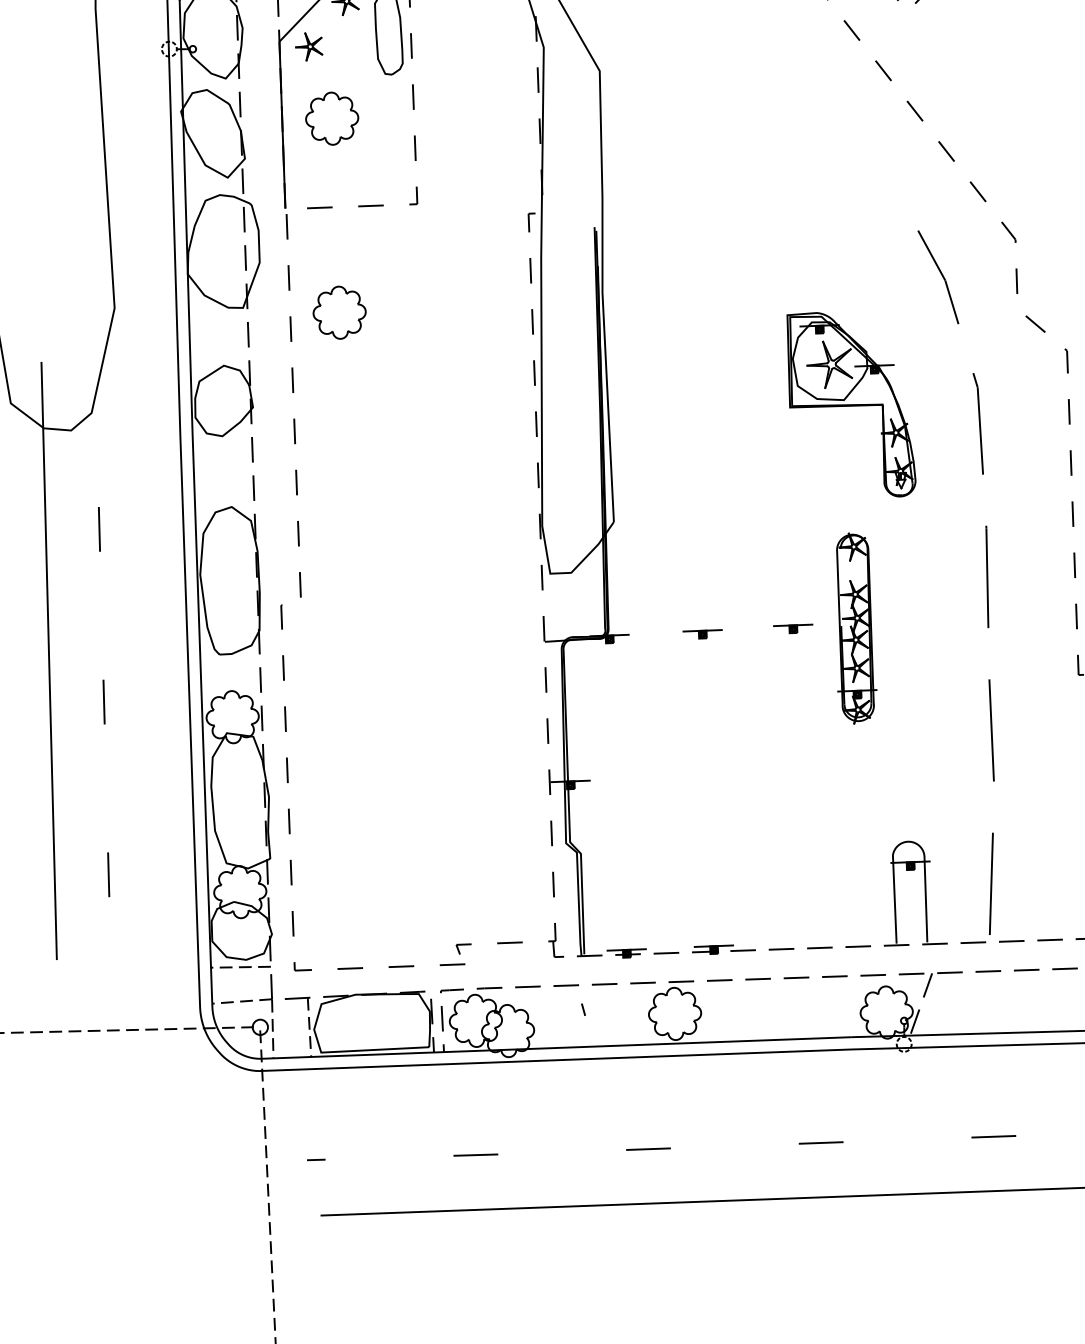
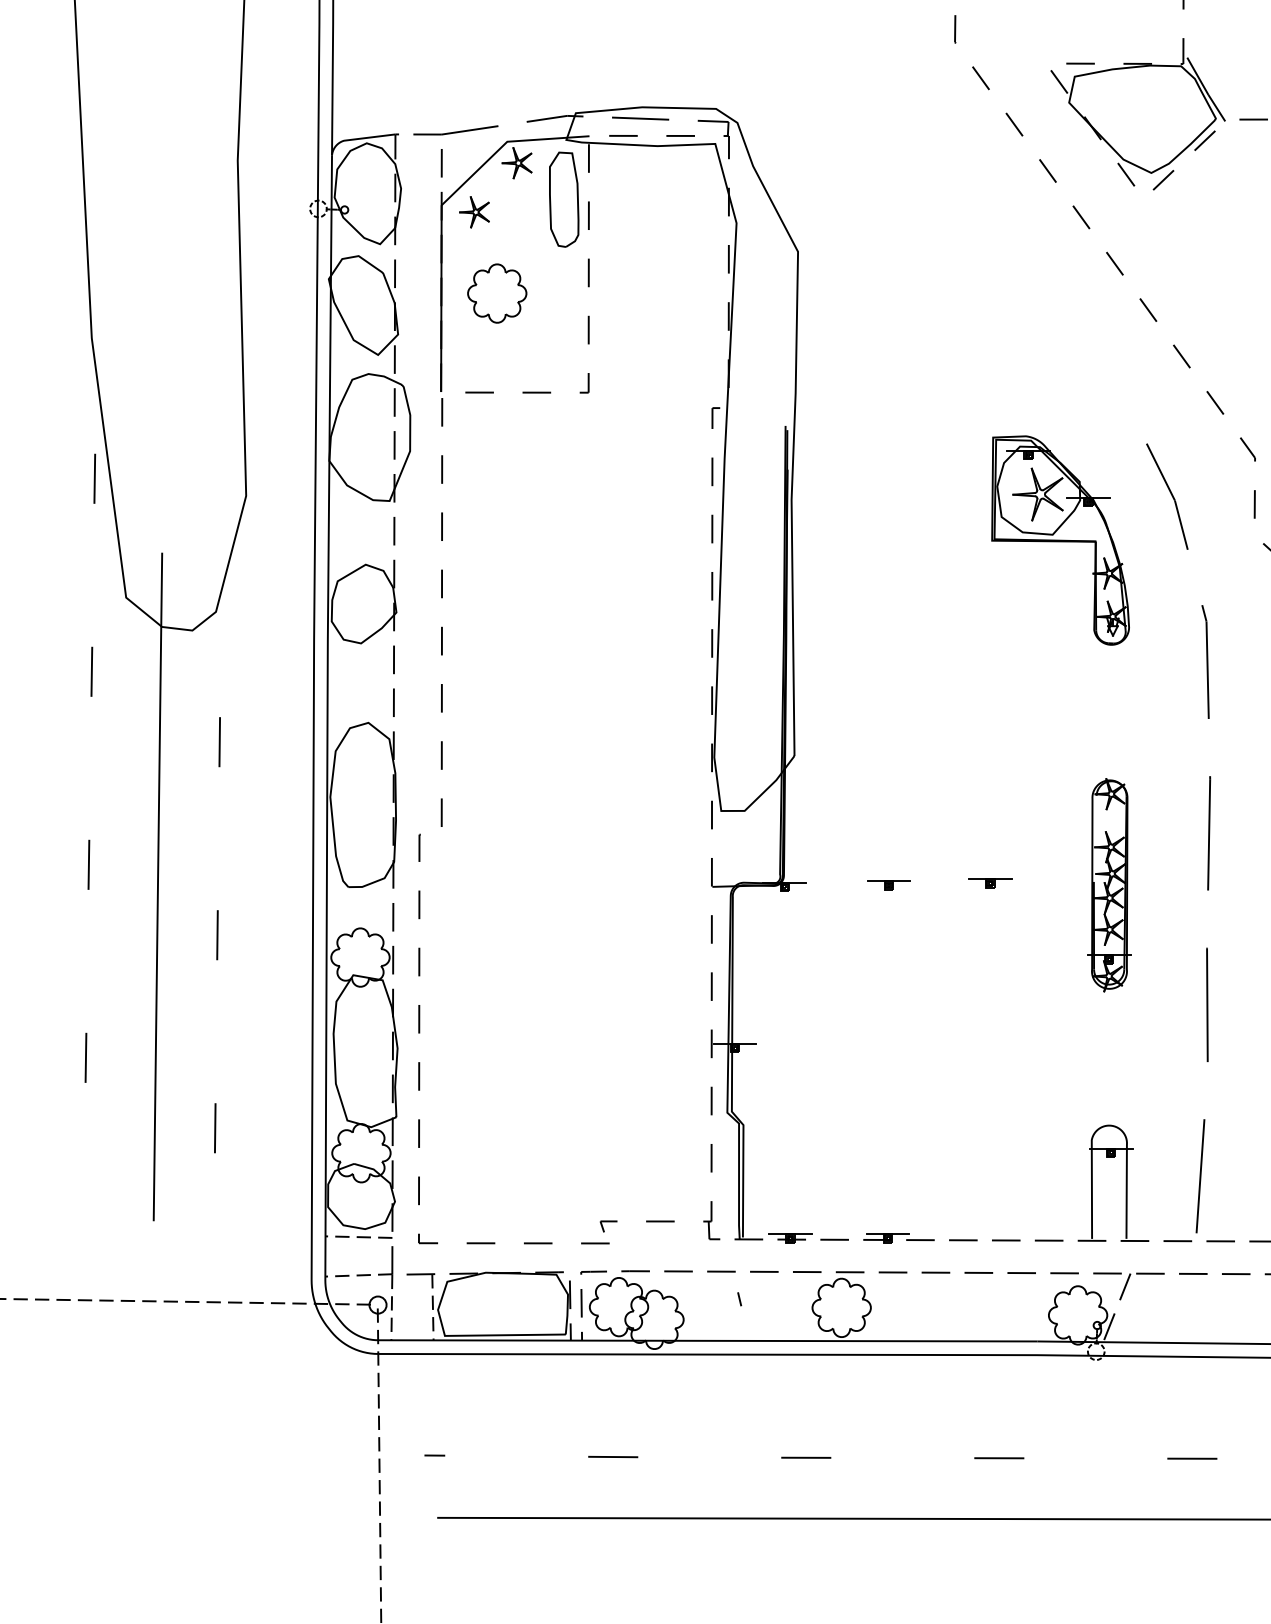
part: (339, 312) -> (497, 510), removed
part: (851, 404) -> (1060, 540), moved
part: (855, 628) -> (1109, 885), moved

